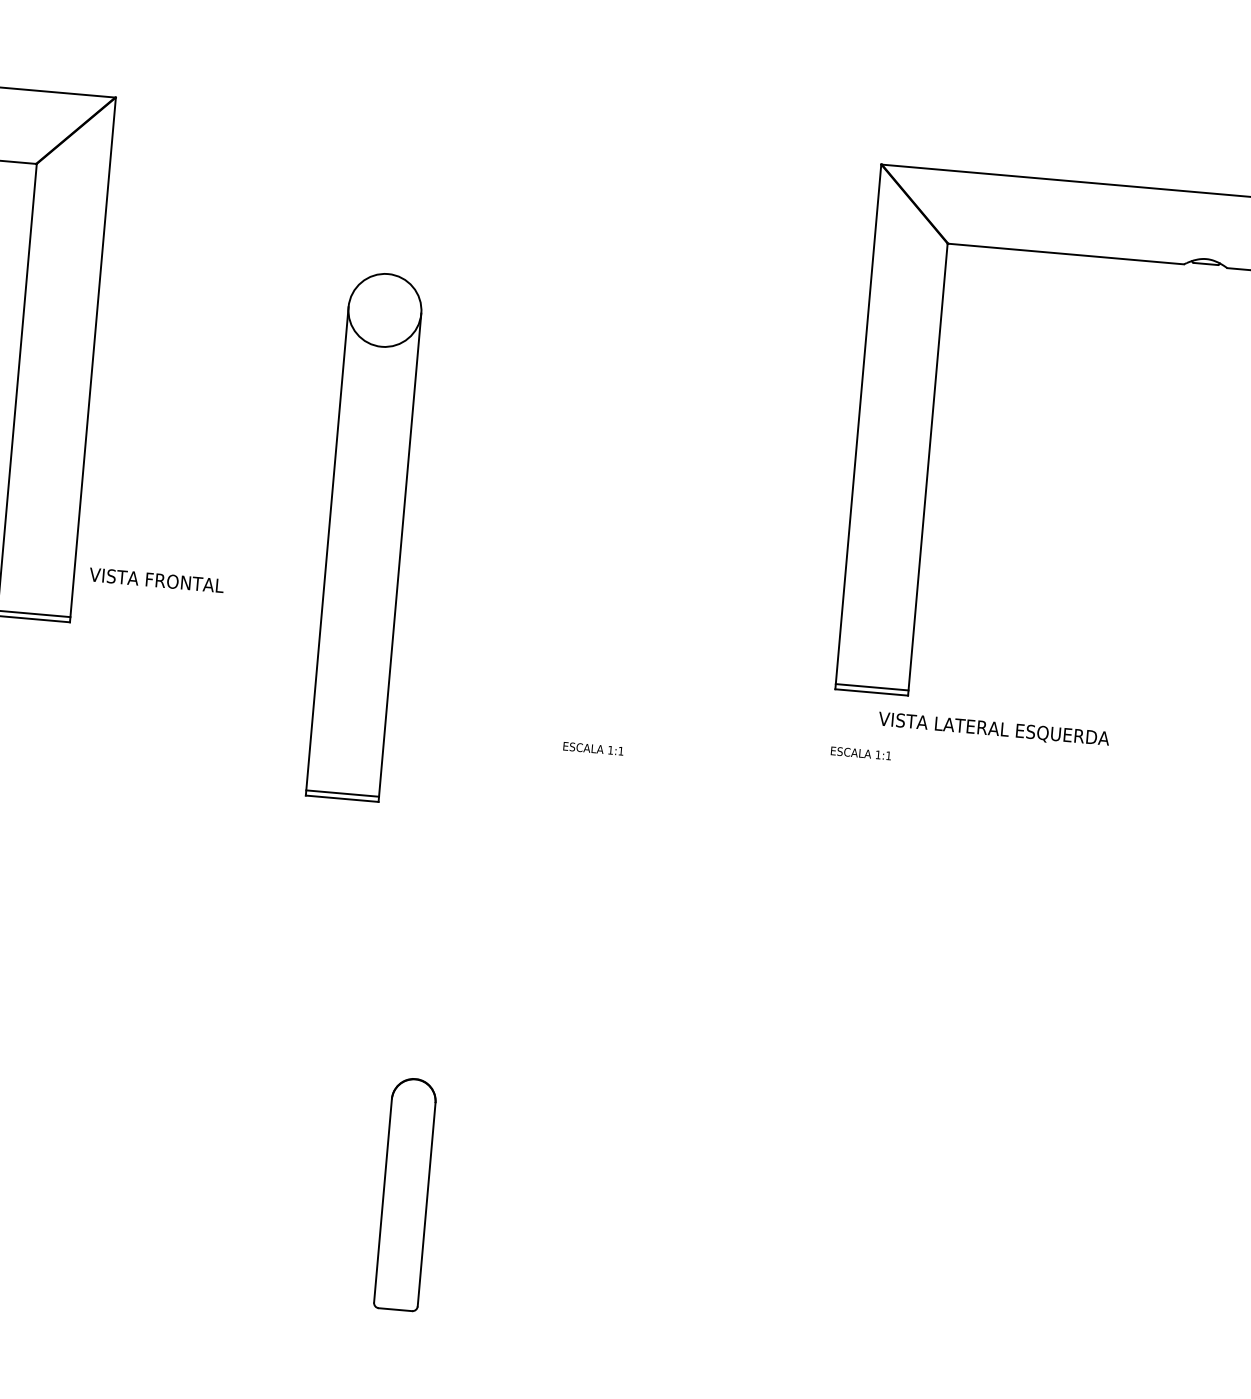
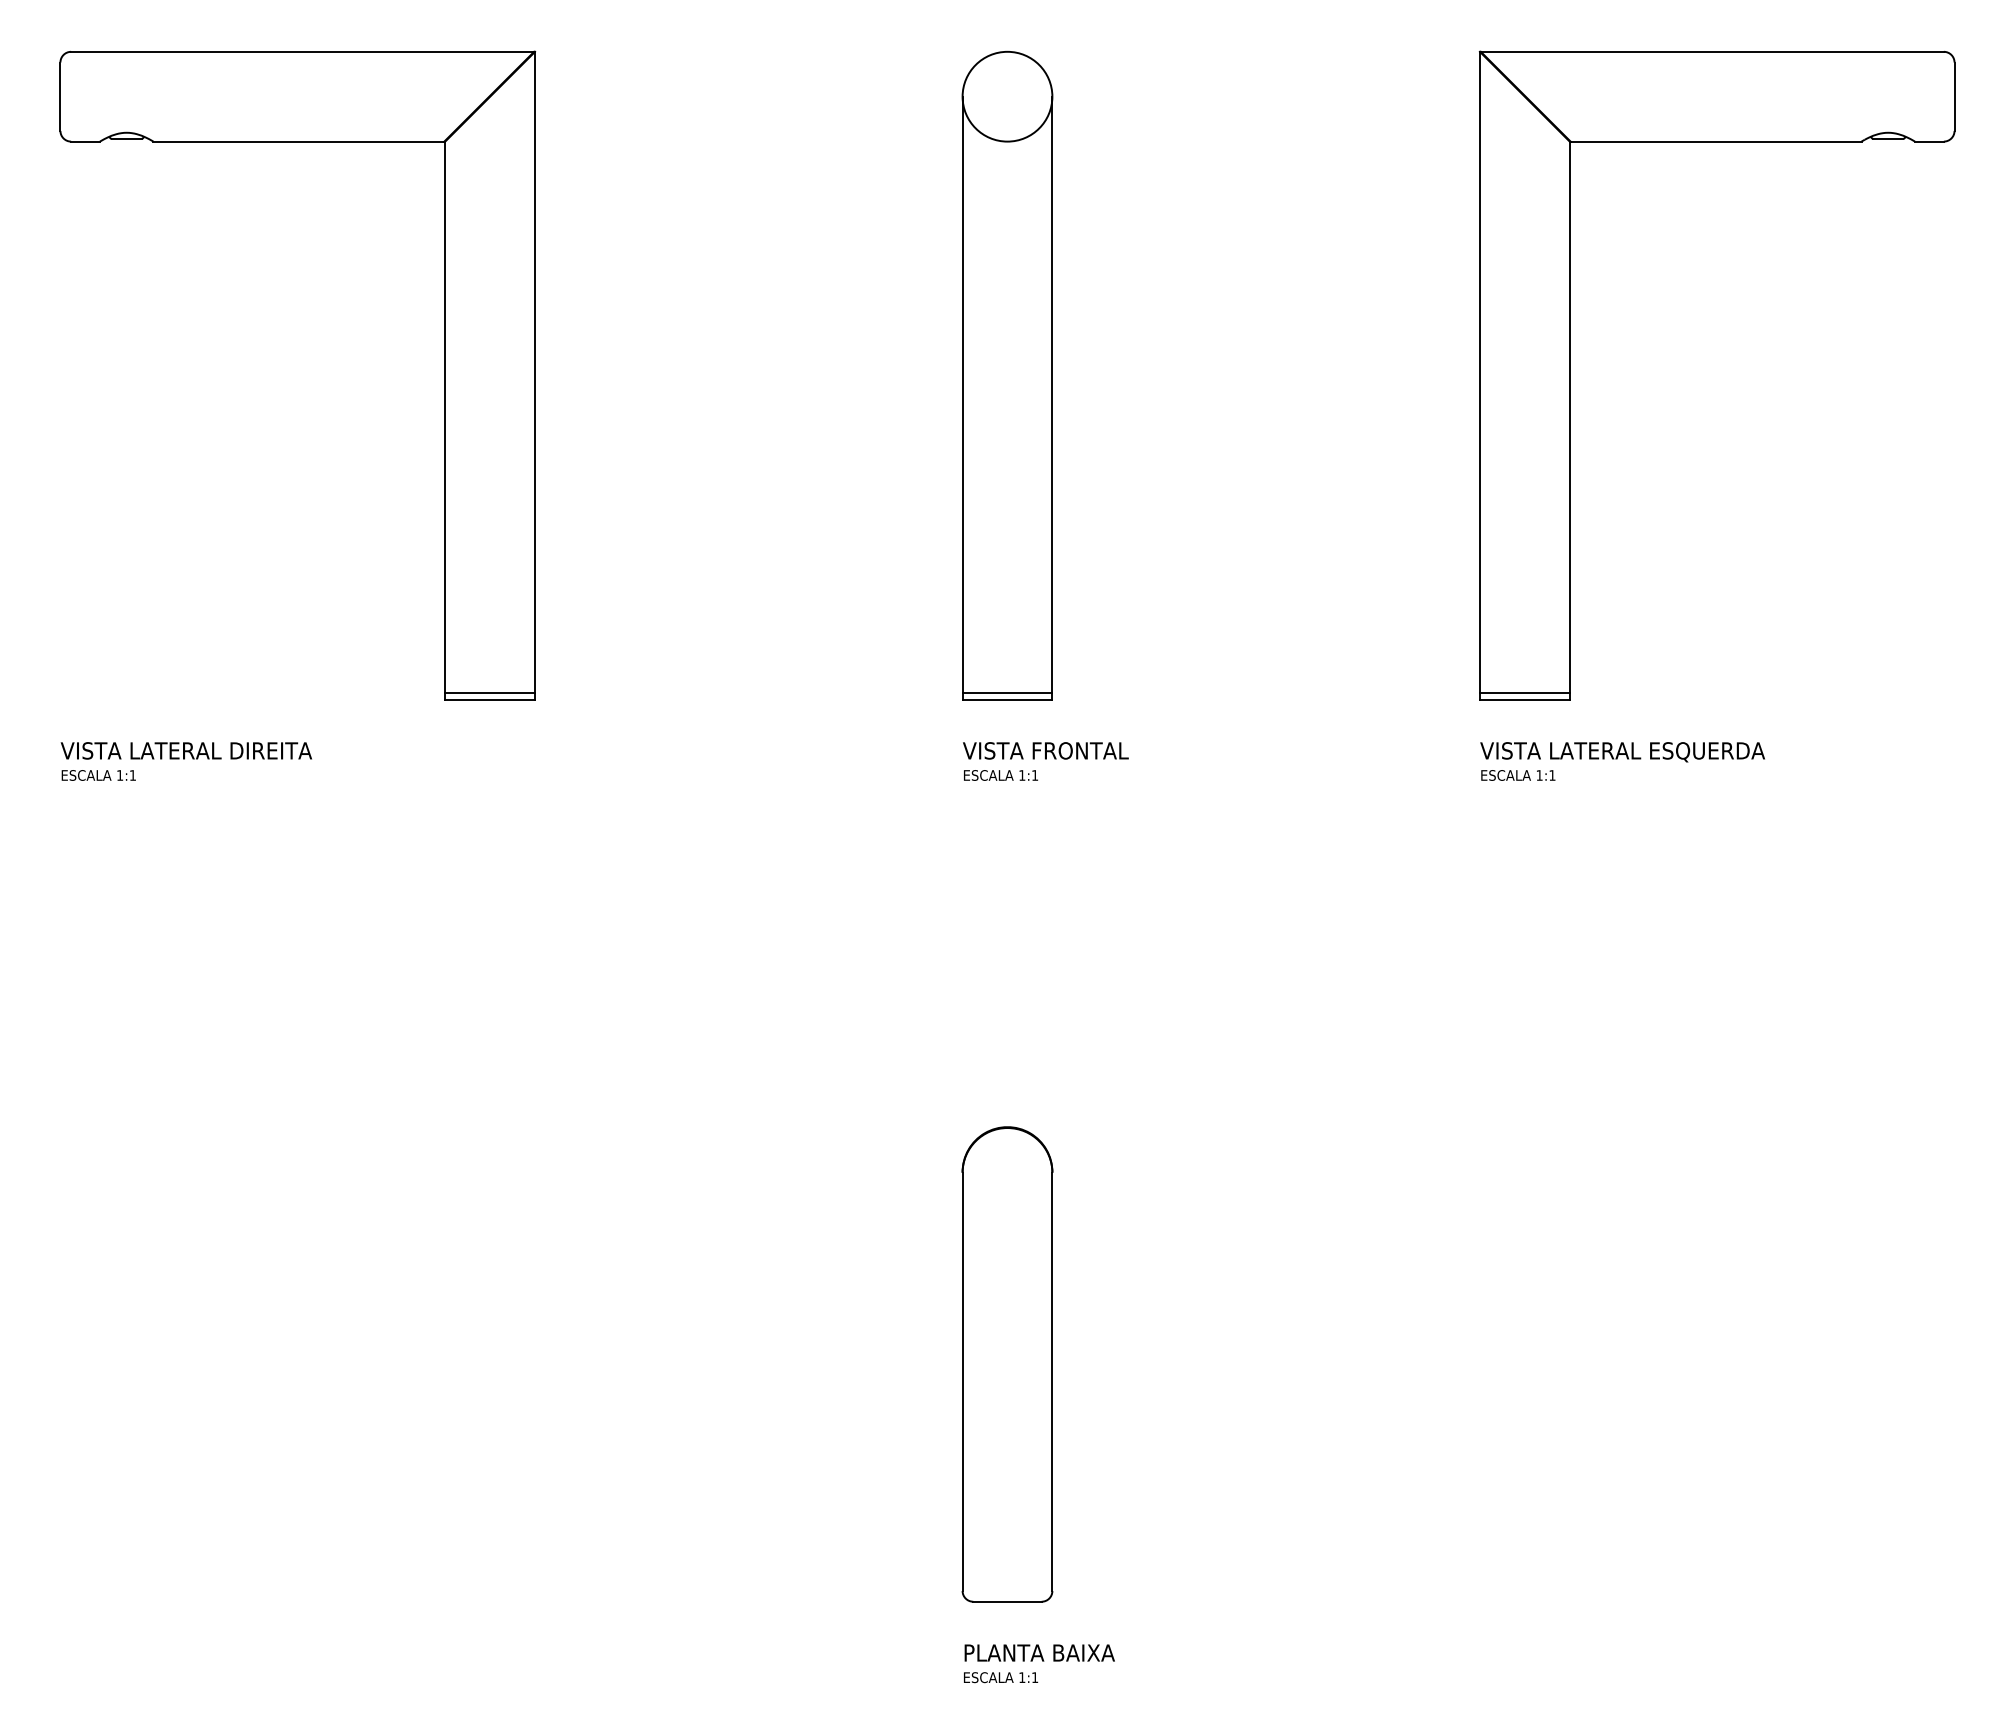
part: (365, 536) -> (1007, 375), moved
text: (156, 580) -> (1045, 750), moved
text: (993, 730) -> (1622, 752), moved
text: (593, 748) -> (1000, 775), moved
part: (405, 1194) -> (1007, 1364), size x1.67

